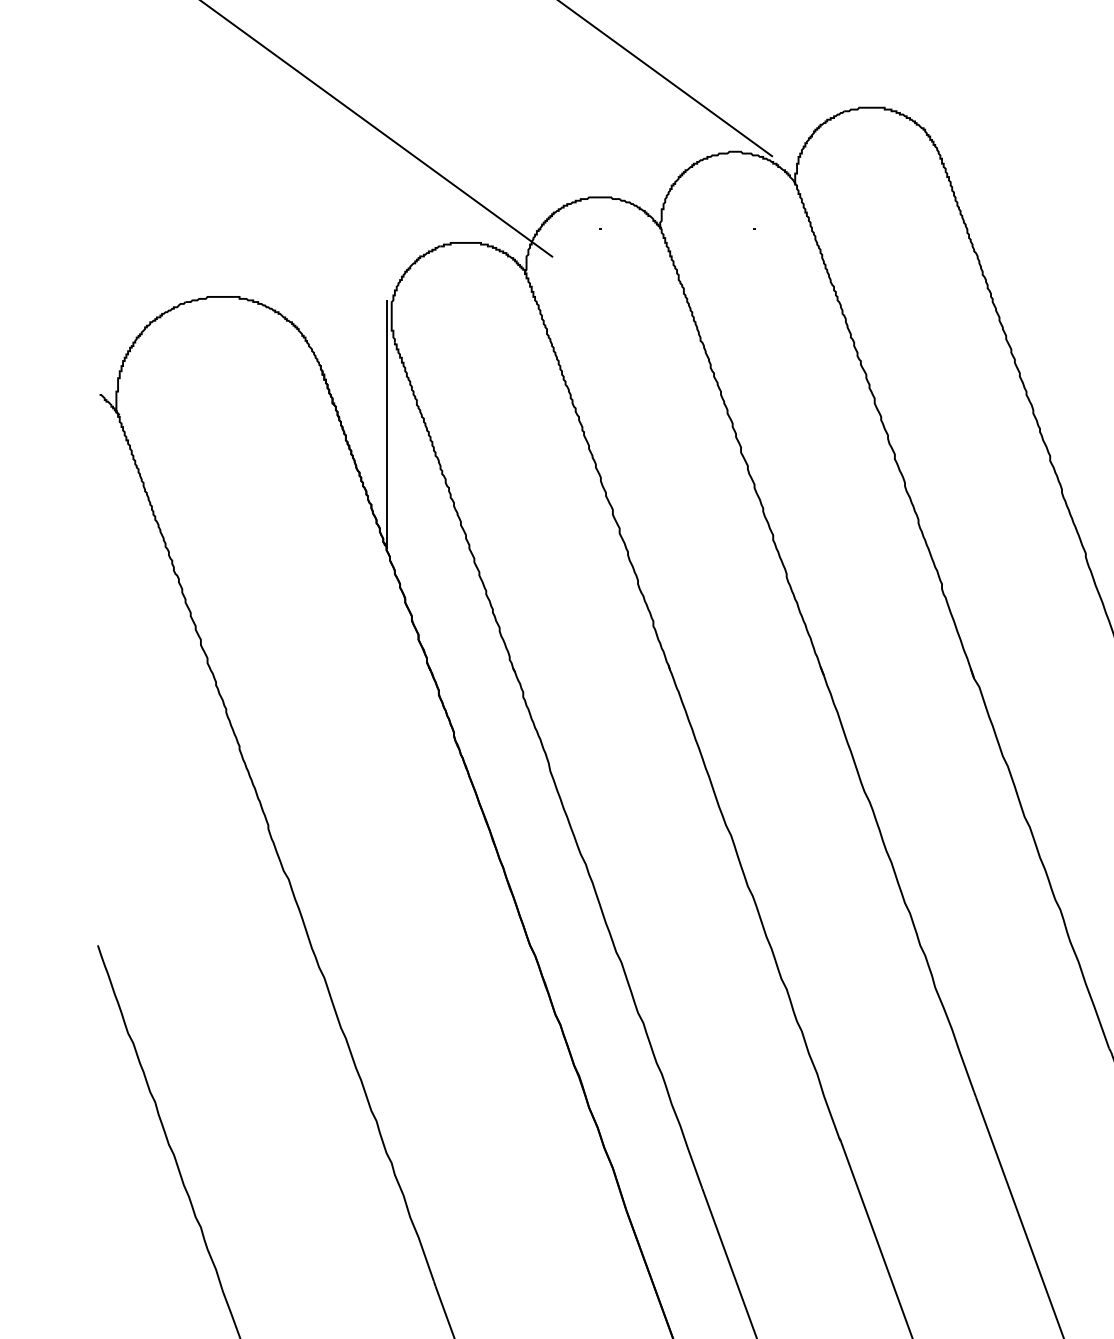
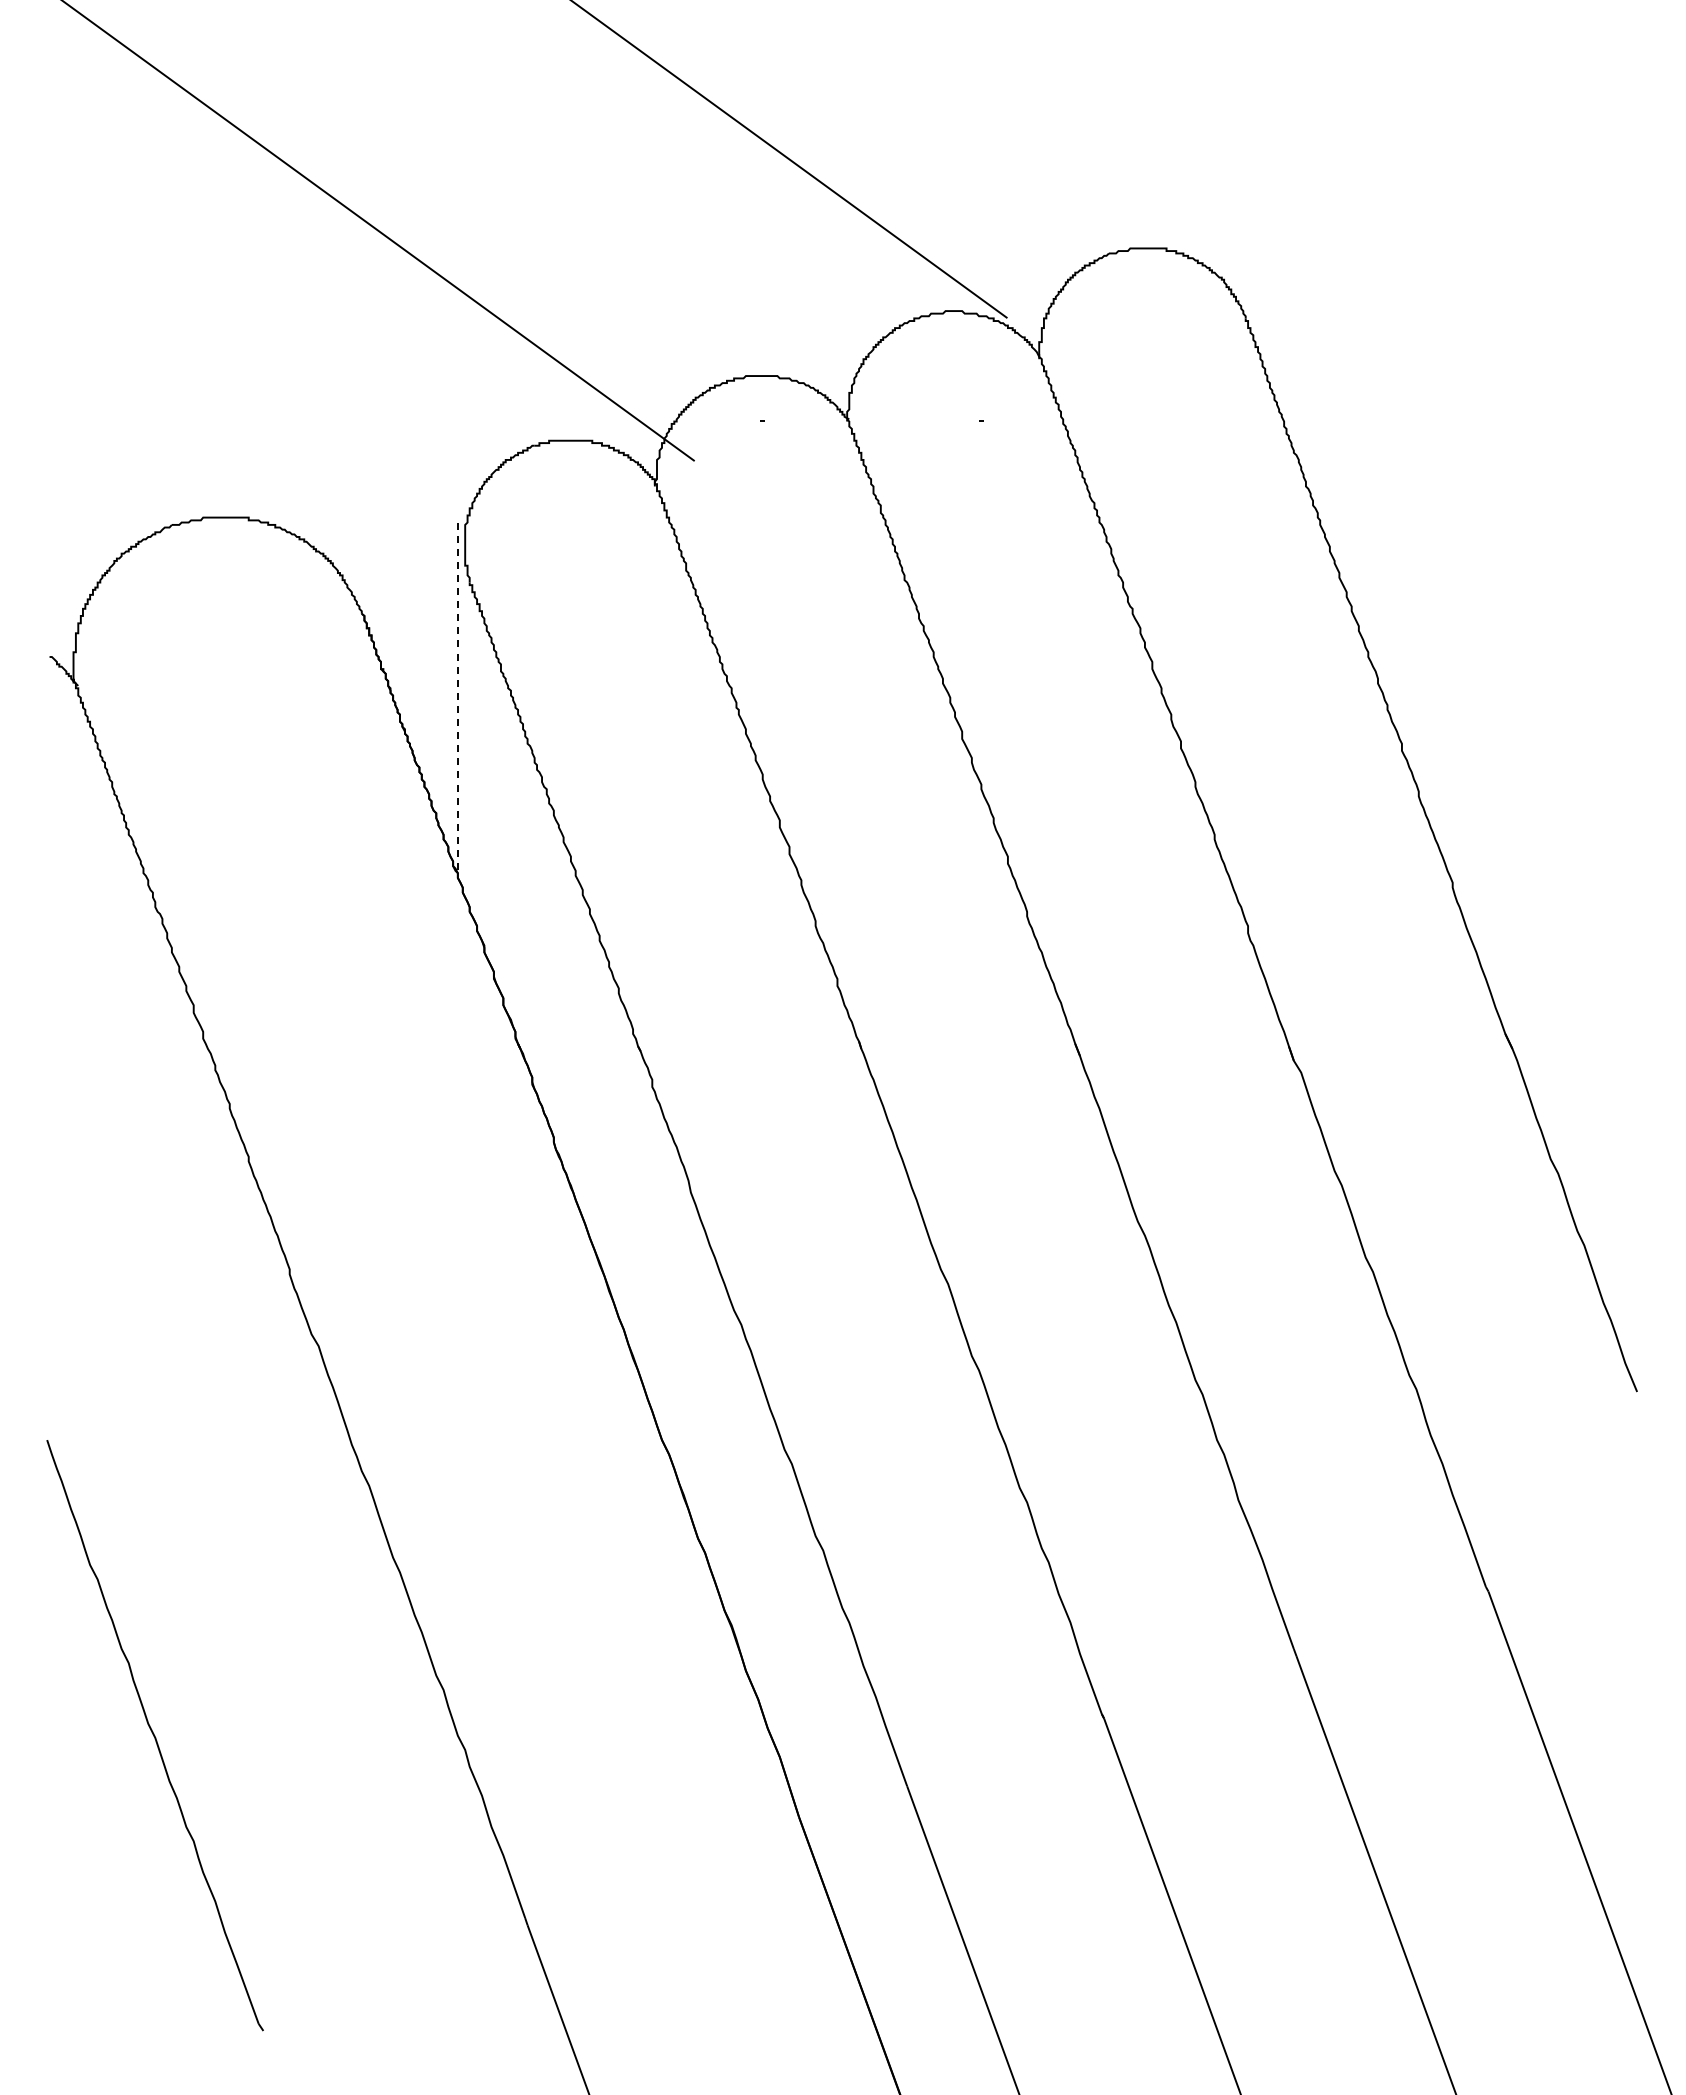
line: (386, 424) -> (457, 699), solid -> dashed

